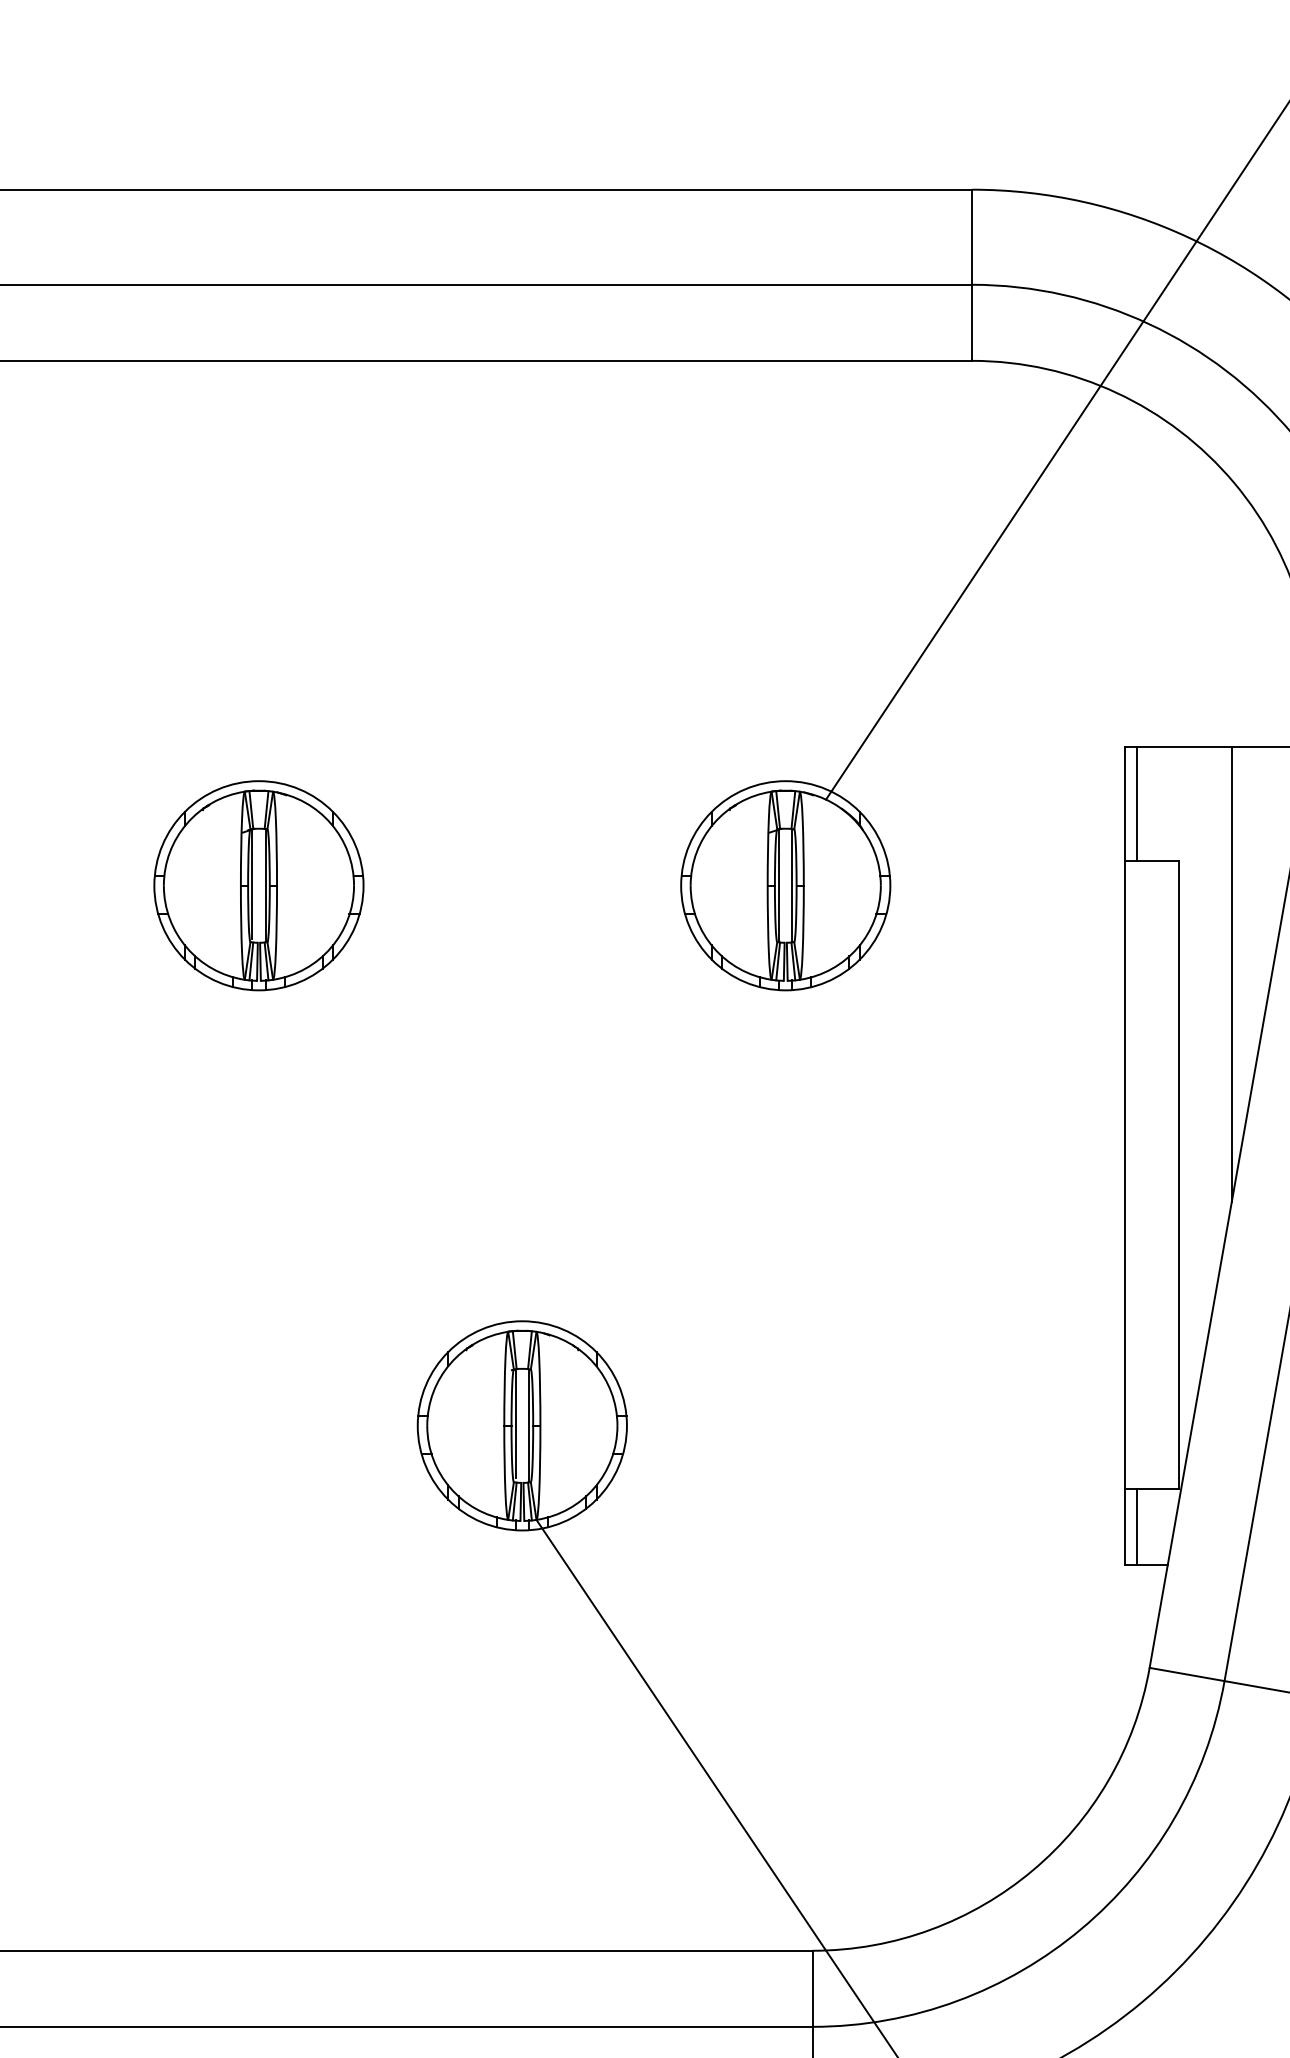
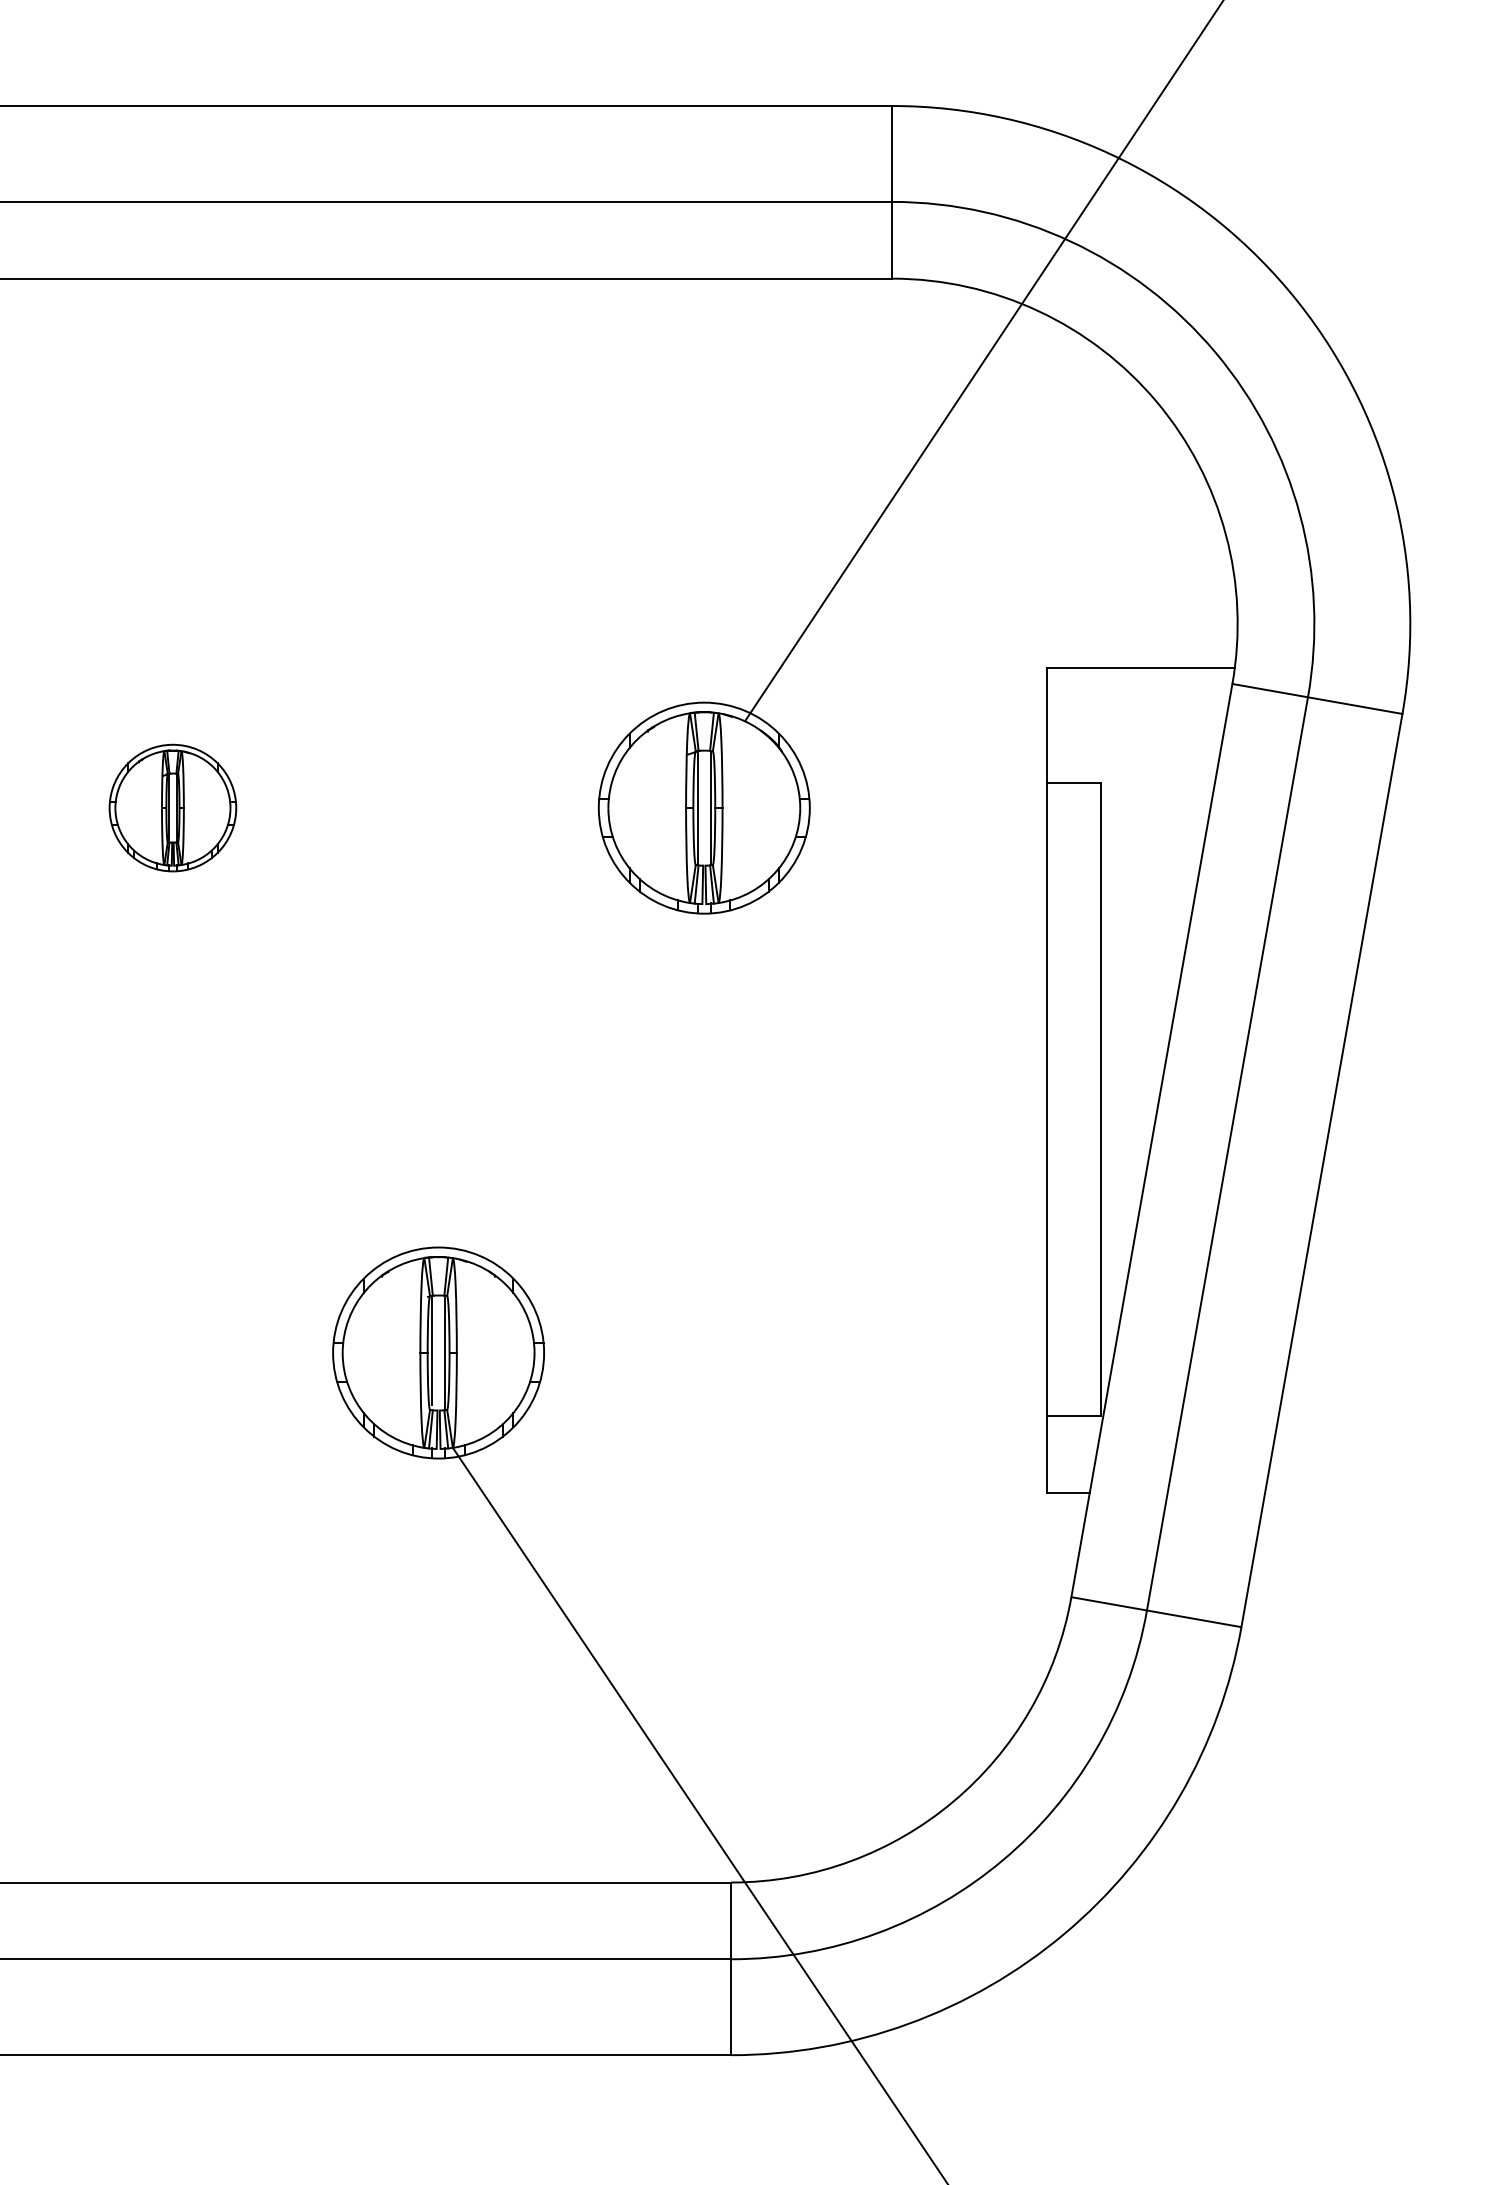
line: (1136, 803) -> (1058, 725), removed
part: (258, 885) -> (172, 807), size x0.6
line: (1232, 974) -> (1154, 897), removed
line: (1136, 1526) -> (1058, 1454), removed

